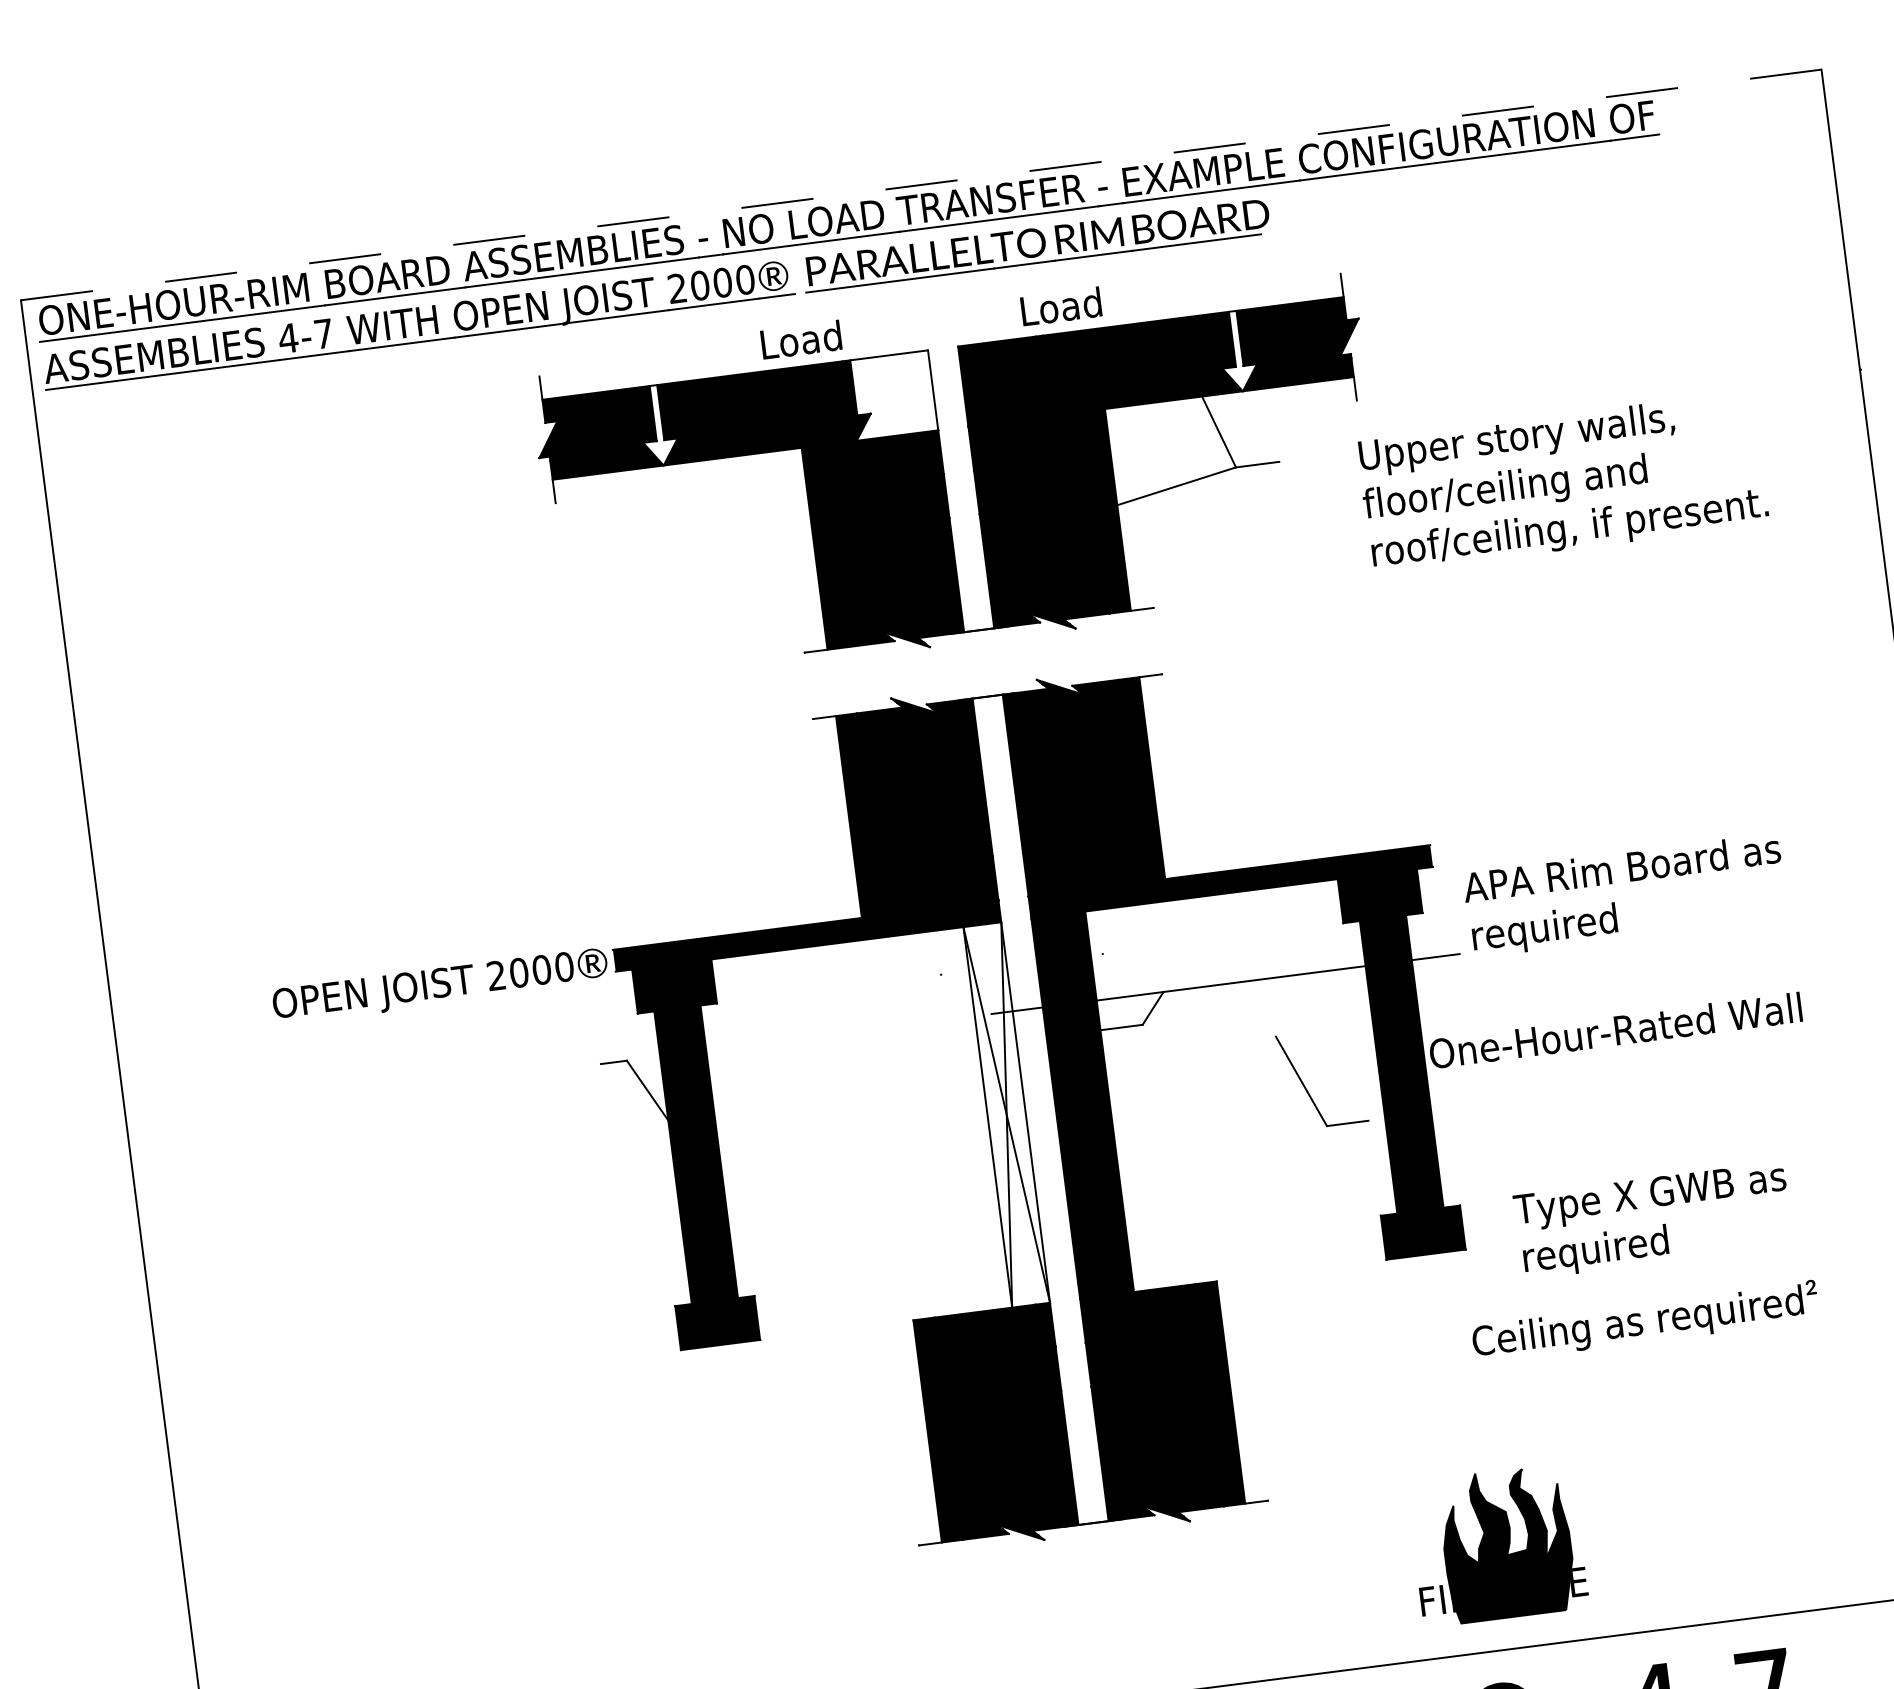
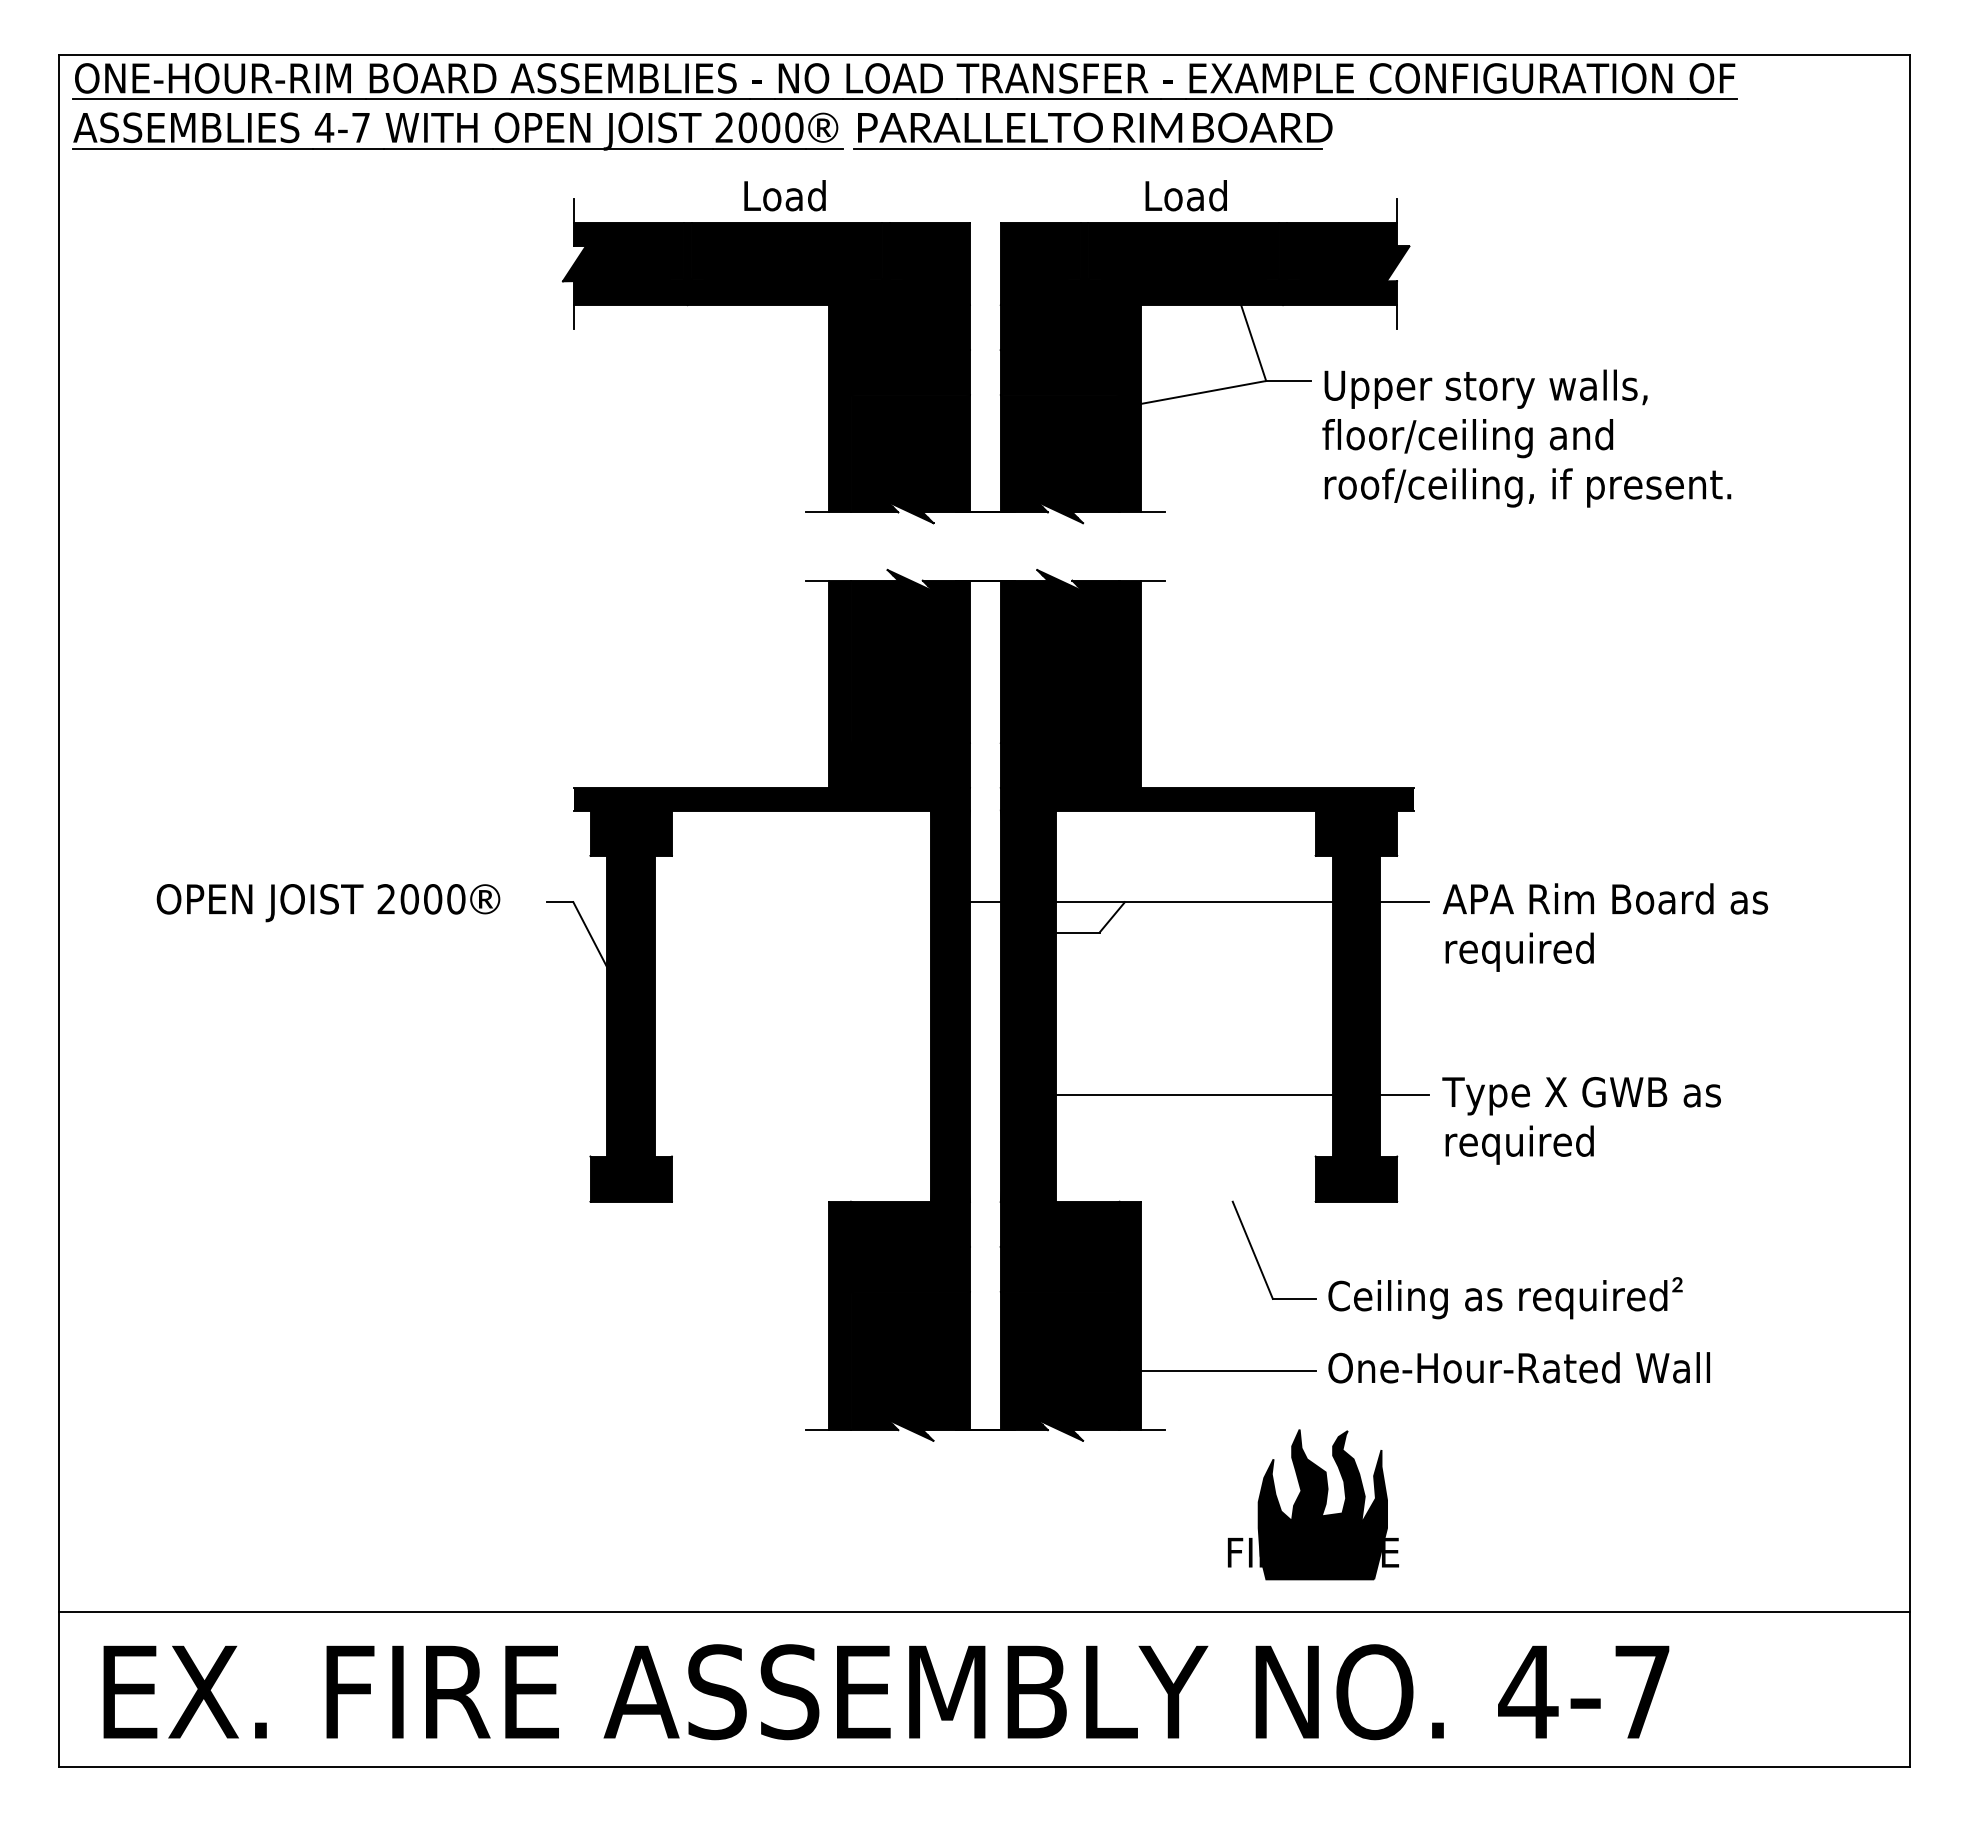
line: (921, 184) -> (984, 54), dashed -> solid
text: (1060, 306) -> (1185, 195), moved
text: (800, 339) -> (784, 195), moved
fill: (1237, 351) -> (1282, 263), added
fill: (891, 395) -> (927, 263), added
fill: (658, 425) -> (687, 263), added
text: (1562, 482) -> (1526, 438), moved
text: (1624, 895) -> (1604, 927), moved
text: (440, 987) -> (328, 903), moved
text: (1614, 1030) -> (1518, 1367), moved
part: (1306, 1088) -> (1257, 1258), moved
fill: (1006, 1114) -> (950, 1005), added
line: (1297, 1166) -> (1237, 1095), added
text: (1653, 1220) -> (1581, 1120), moved
text: (1645, 1322) -> (1505, 1298), moved
line: (1322, 1434) -> (1228, 1370), added
part: (1496, 1544) -> (1312, 1504), moved

